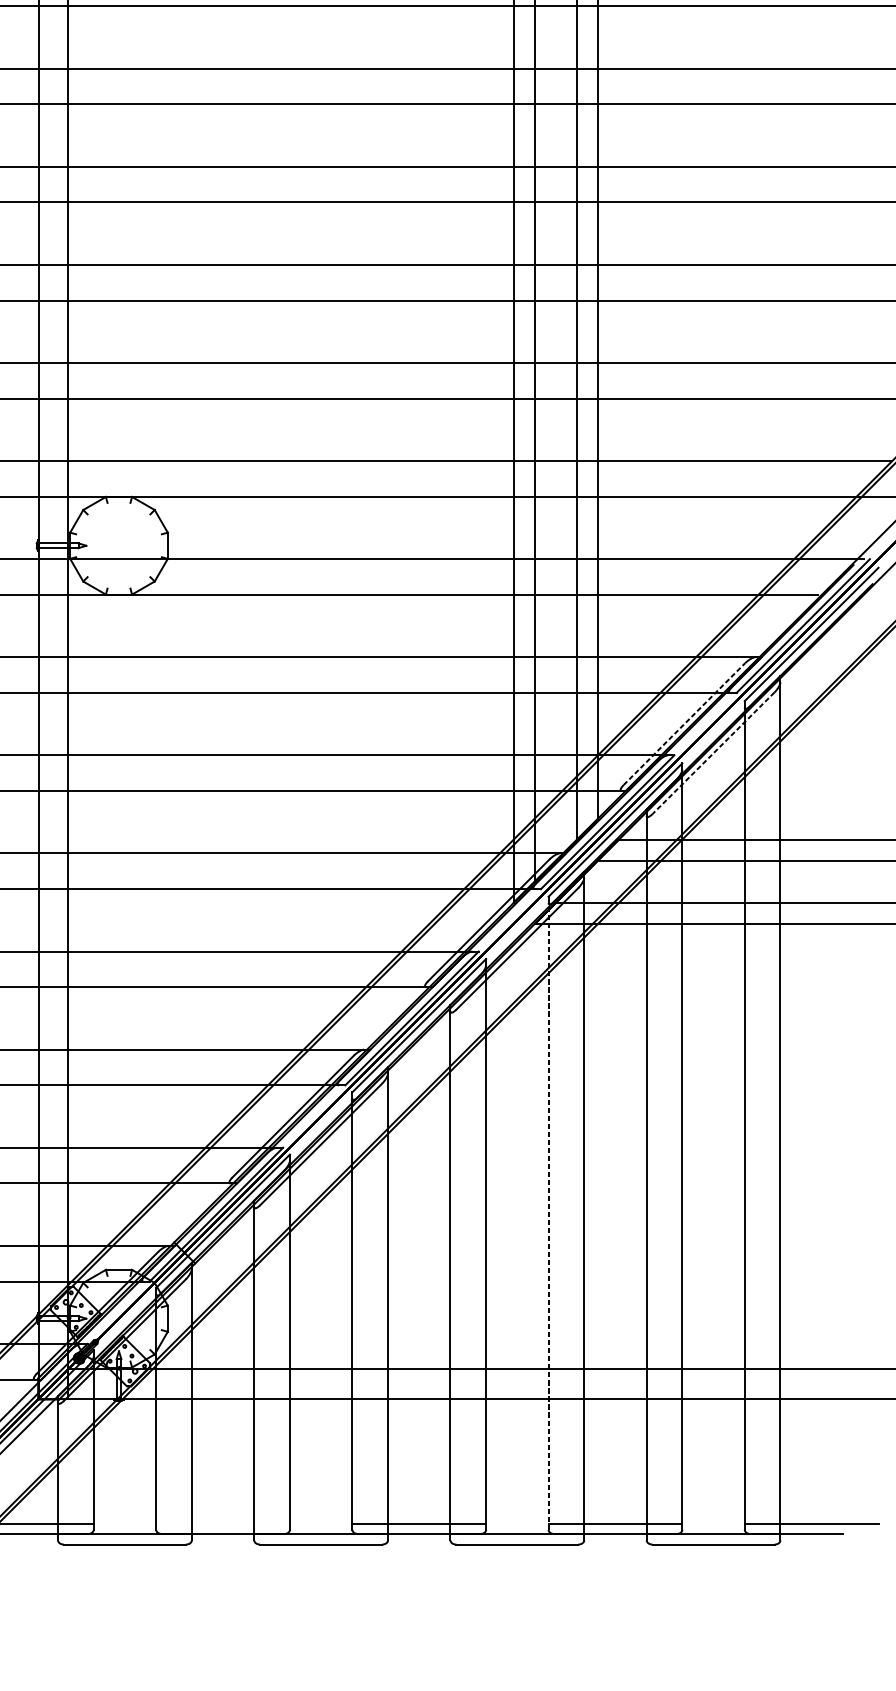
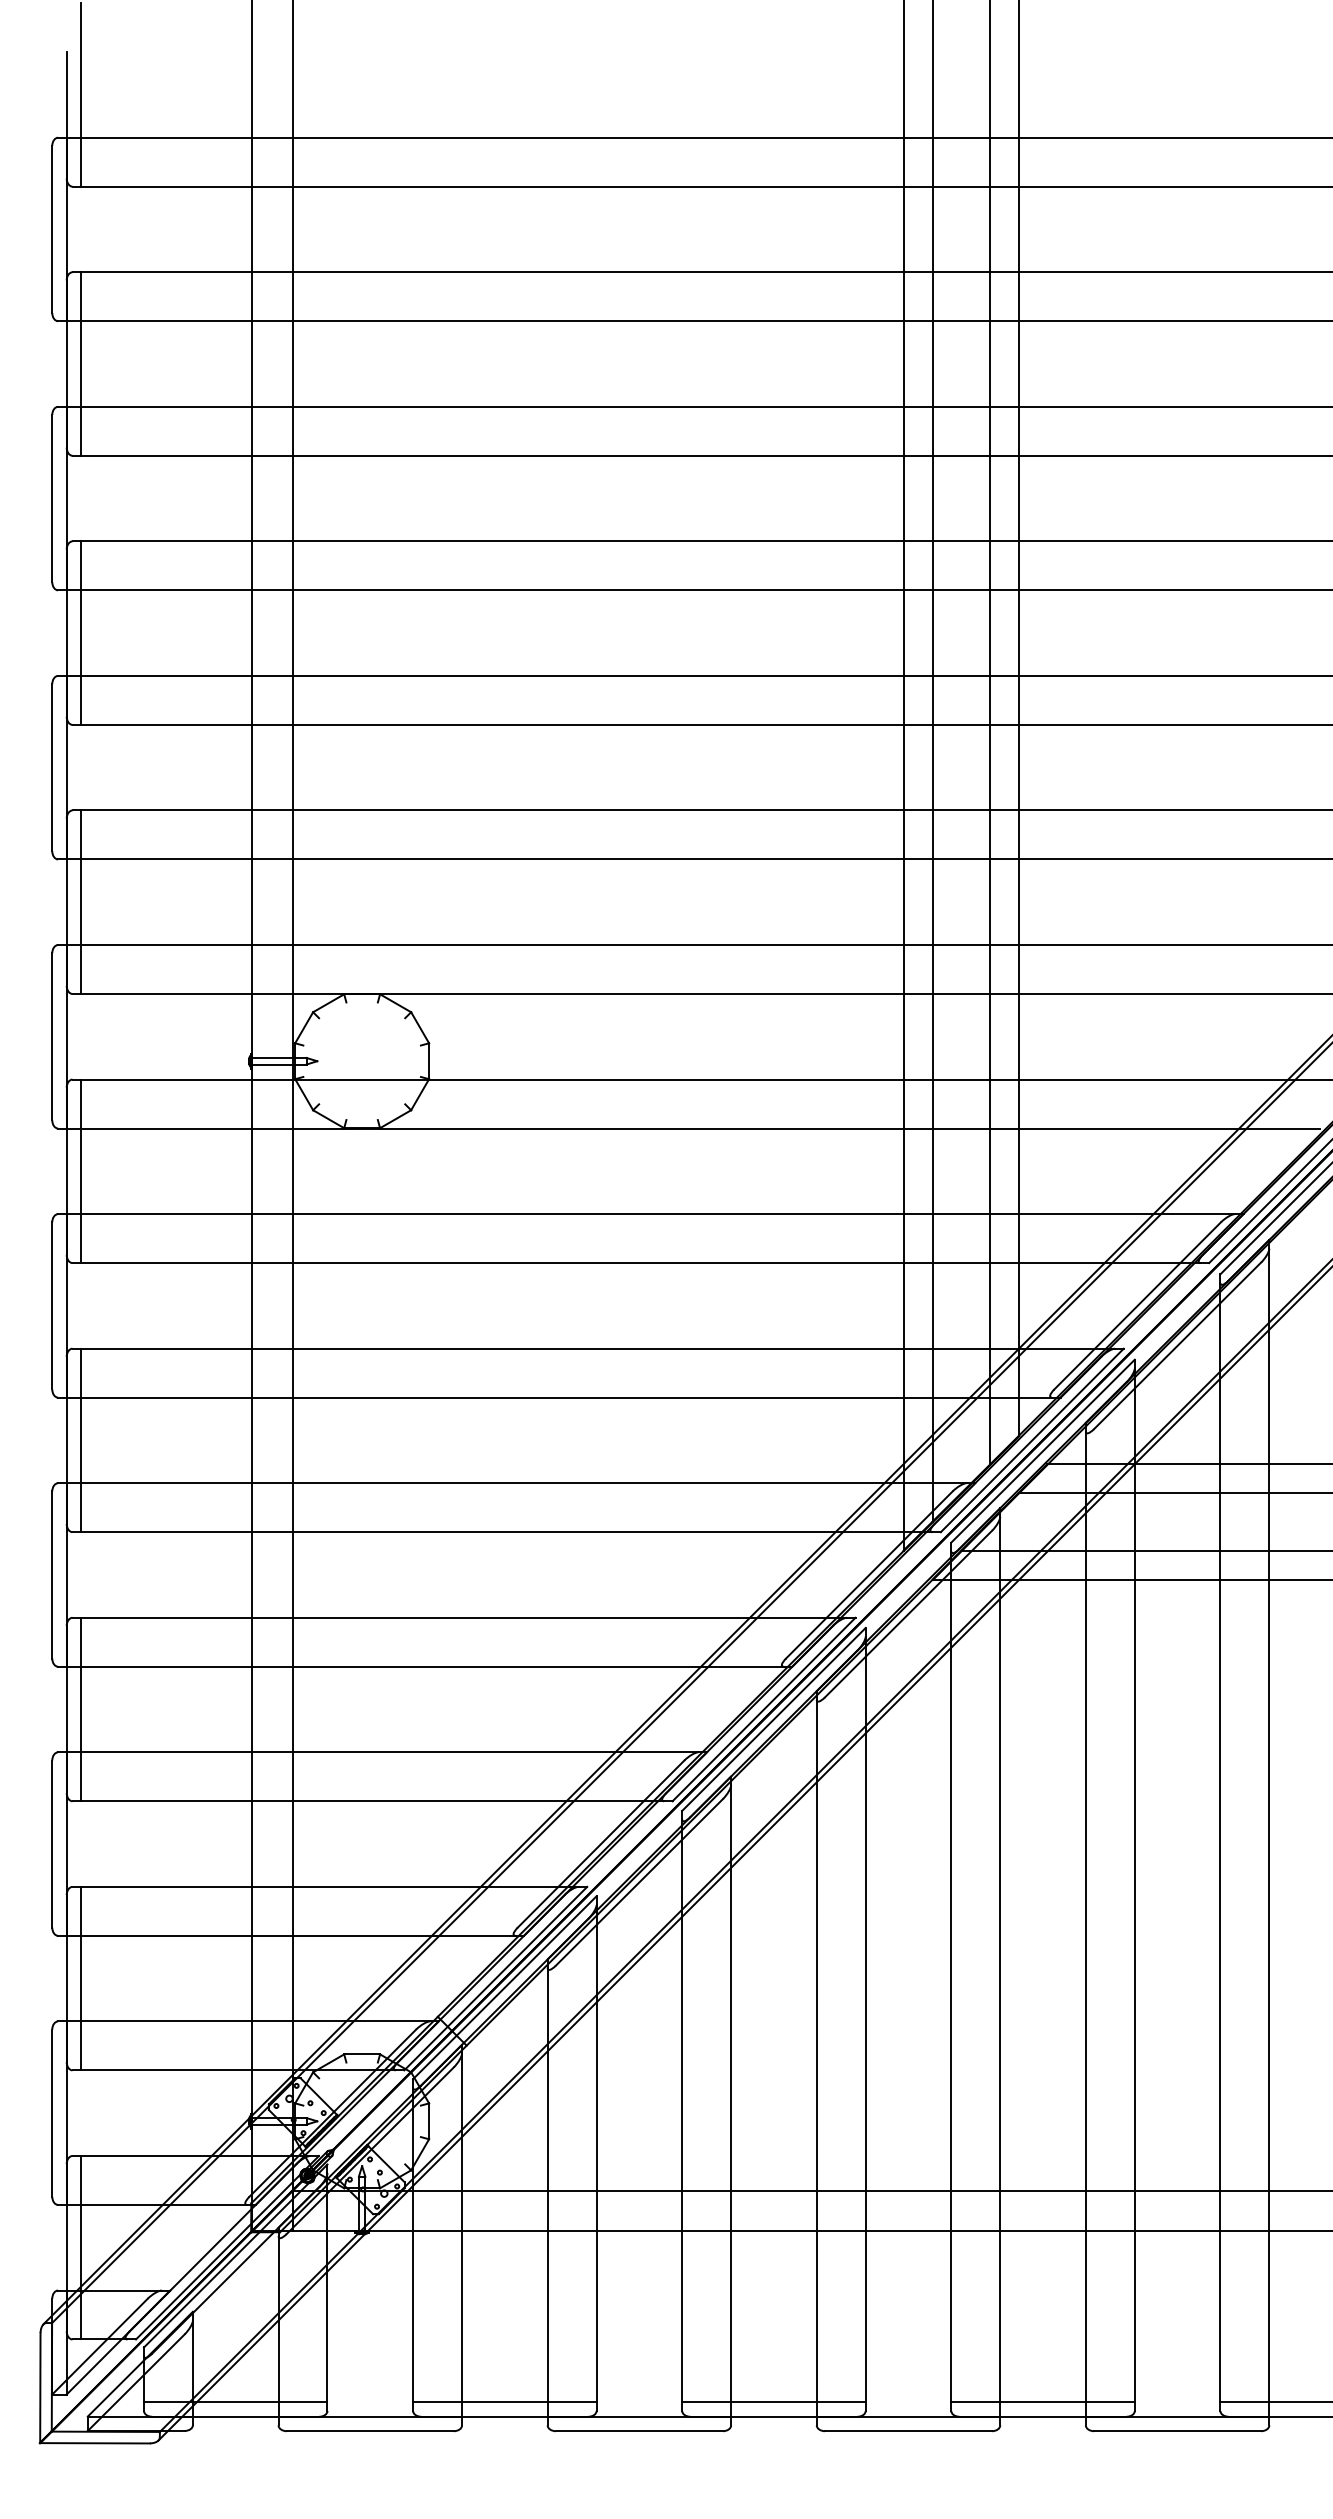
line: (685, 723) -> (1138, 1305), dashed -> solid
line: (713, 753) -> (1177, 1346), dashed -> solid
line: (548, 1216) -> (951, 1981), dashed -> solid
line: (222, 1523) -> (504, 2402), added

